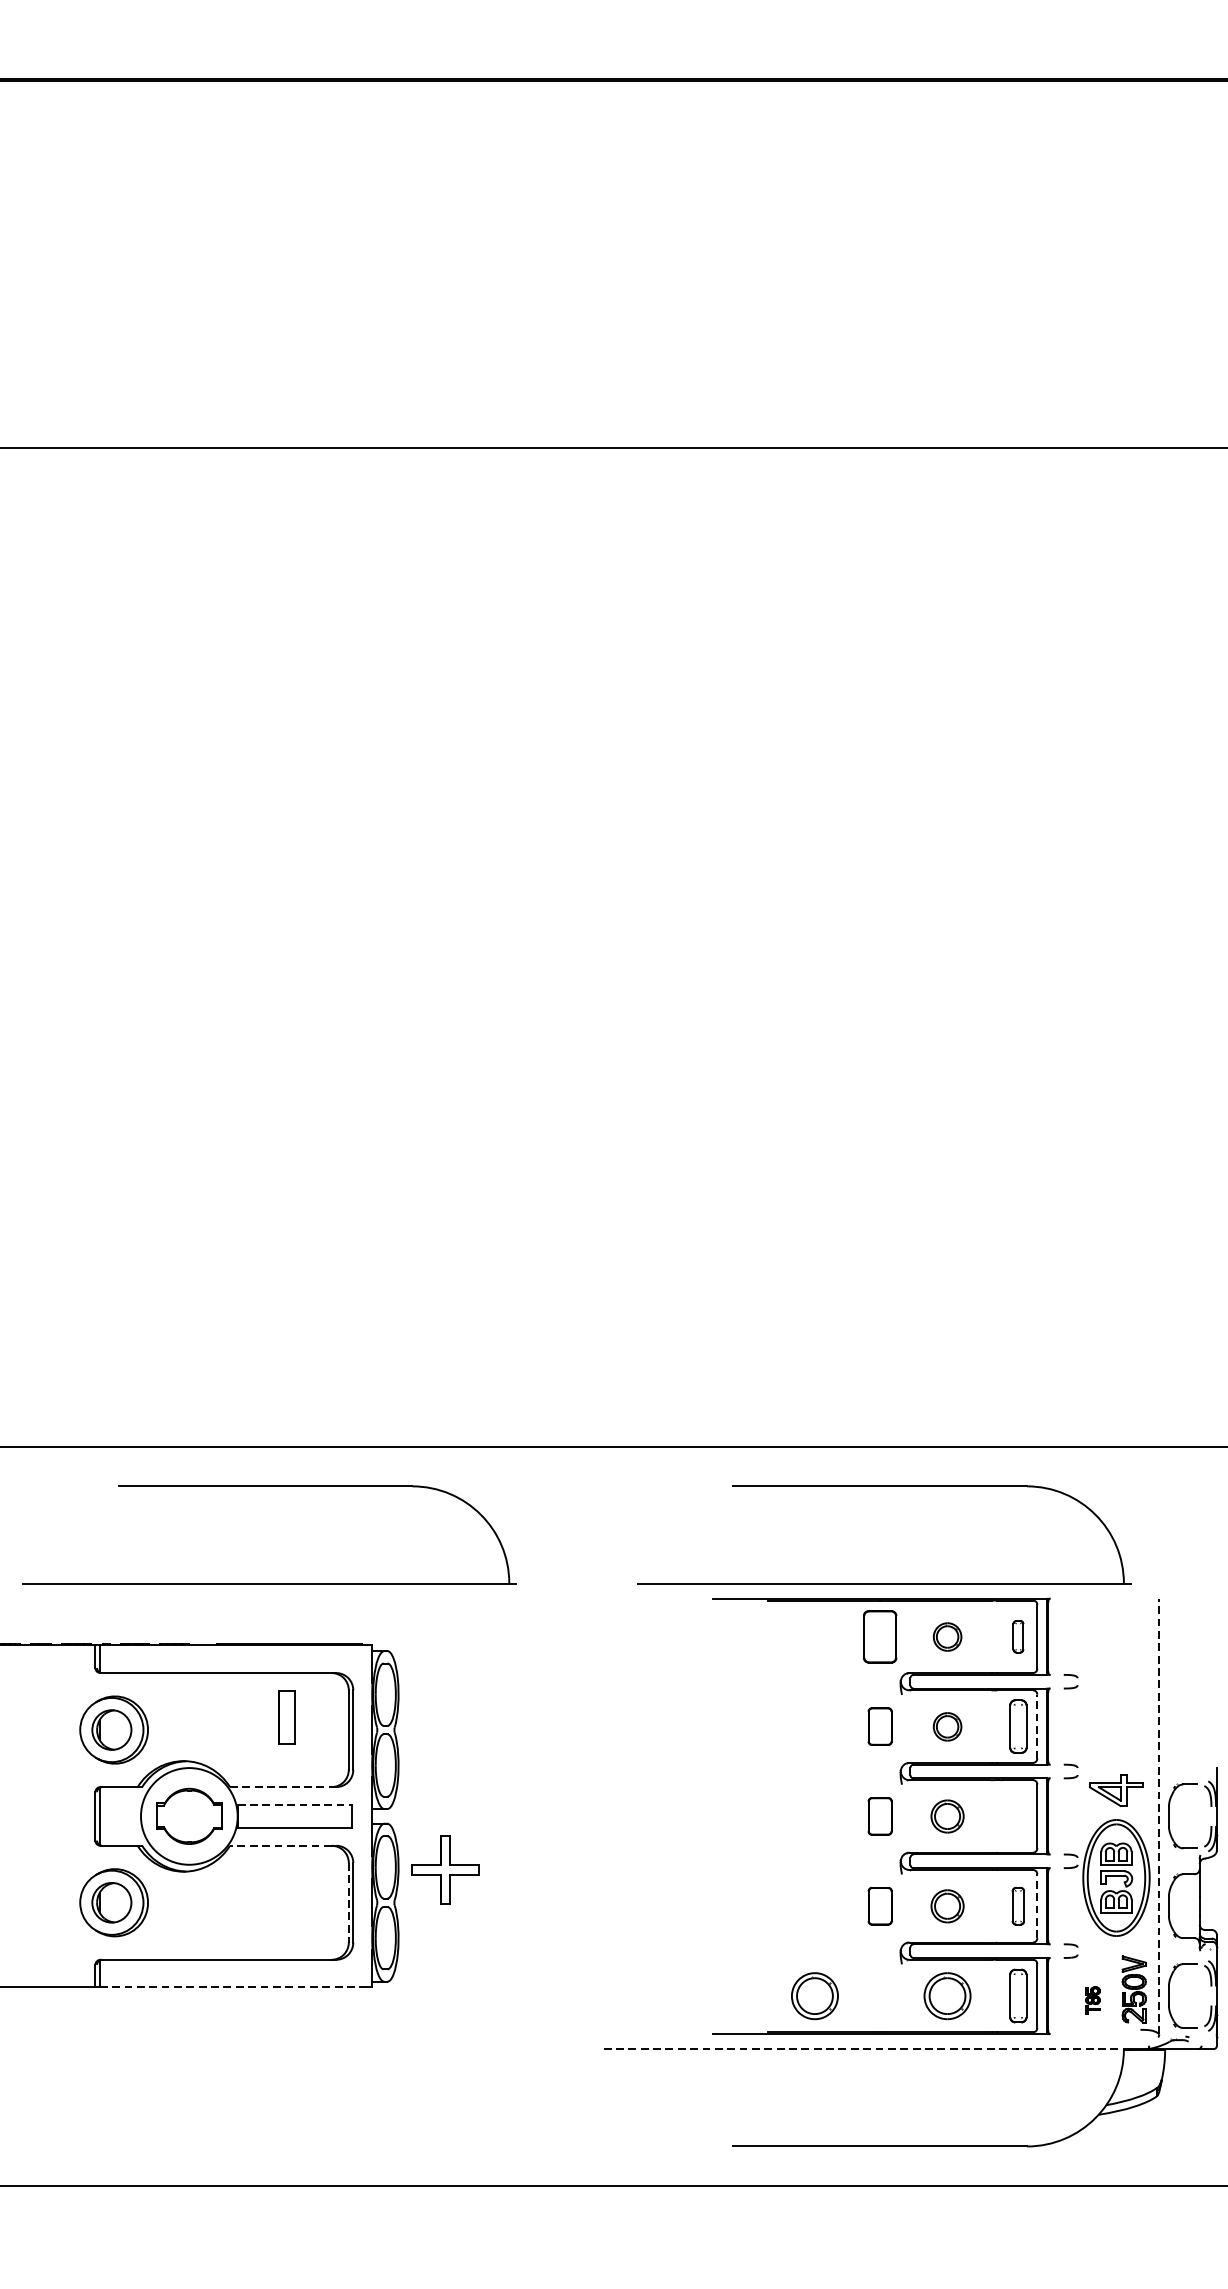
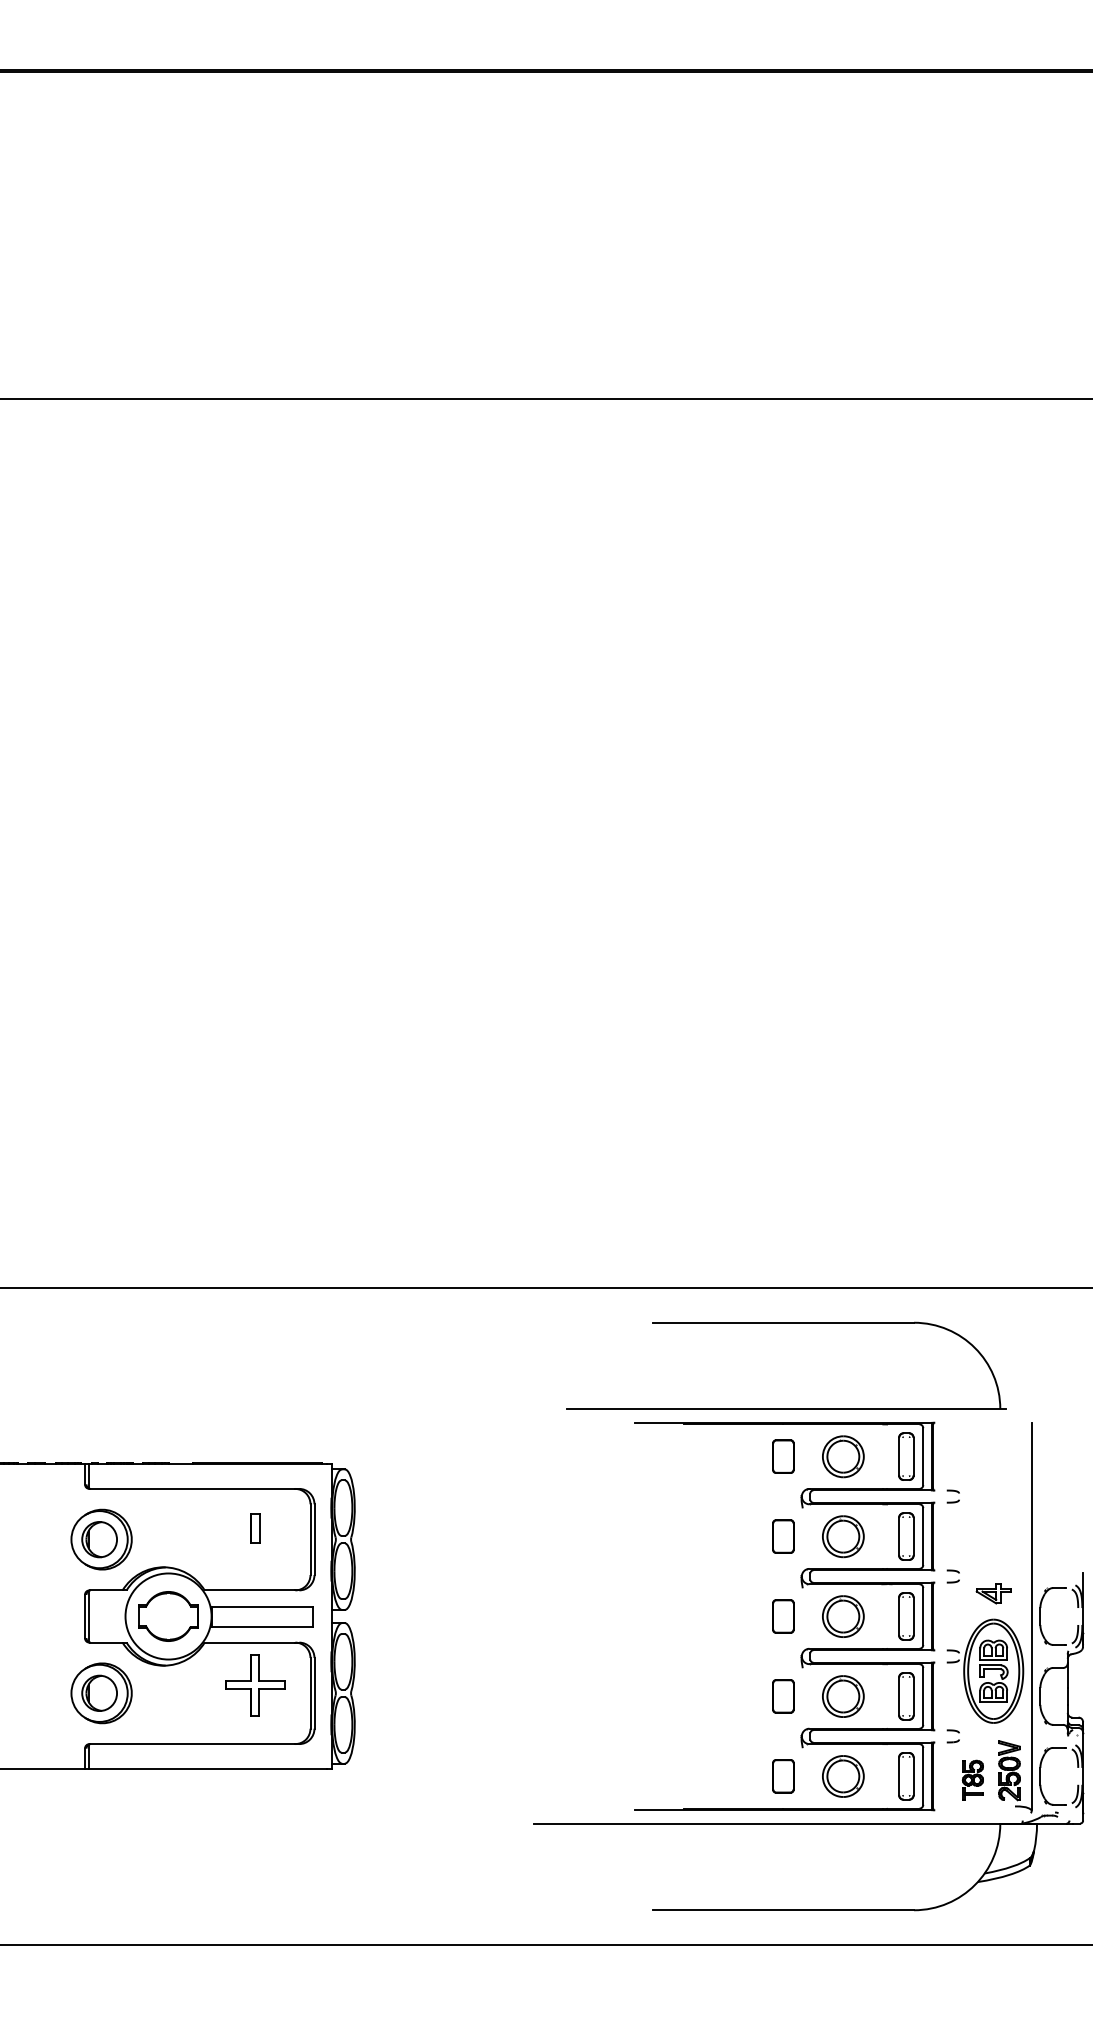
part: (269, 1487) -> (239, 1323), removed
part: (880, 1636) -> (783, 1456), size x0.71
part: (947, 1636) -> (843, 1456), size x1.67
part: (1018, 1636) -> (906, 1456), size x1.67
part: (287, 1717) -> (255, 1528), size x0.62
part: (947, 1726) -> (843, 1536), size x1.67
line: (1037, 1726) -> (923, 1536), dashed -> solid
line: (281, 1787) -> (250, 1590), dashed -> solid
part: (1116, 1790) -> (993, 1593), size x0.71
line: (294, 1805) -> (262, 1606), dashed -> solid
part: (947, 1816) -> (843, 1616), size x1.43
part: (1018, 1816) -> (906, 1616), added
line: (1158, 1816) -> (1031, 1616), dashed -> solid
line: (280, 1845) -> (249, 1642), dashed -> solid
part: (445, 1870) -> (255, 1685), moved
line: (348, 1902) -> (310, 1693), dashed -> solid
line: (1037, 1905) -> (923, 1695), dashed -> solid
part: (947, 1906) -> (843, 1696), size x1.43
part: (1018, 1906) -> (906, 1696), size x1.43
line: (233, 1987) -> (207, 1768), dashed -> solid
part: (815, 1996) -> (725, 1776), removed
part: (880, 1996) -> (783, 1776), added
part: (1092, 1999) -> (972, 1779), size x1.67
line: (865, 2048) -> (770, 1823), dashed -> solid

